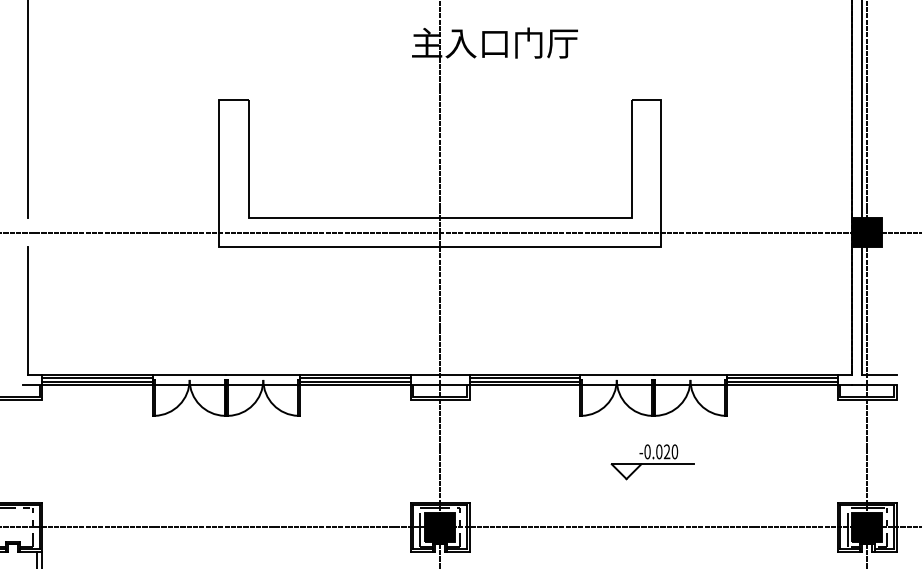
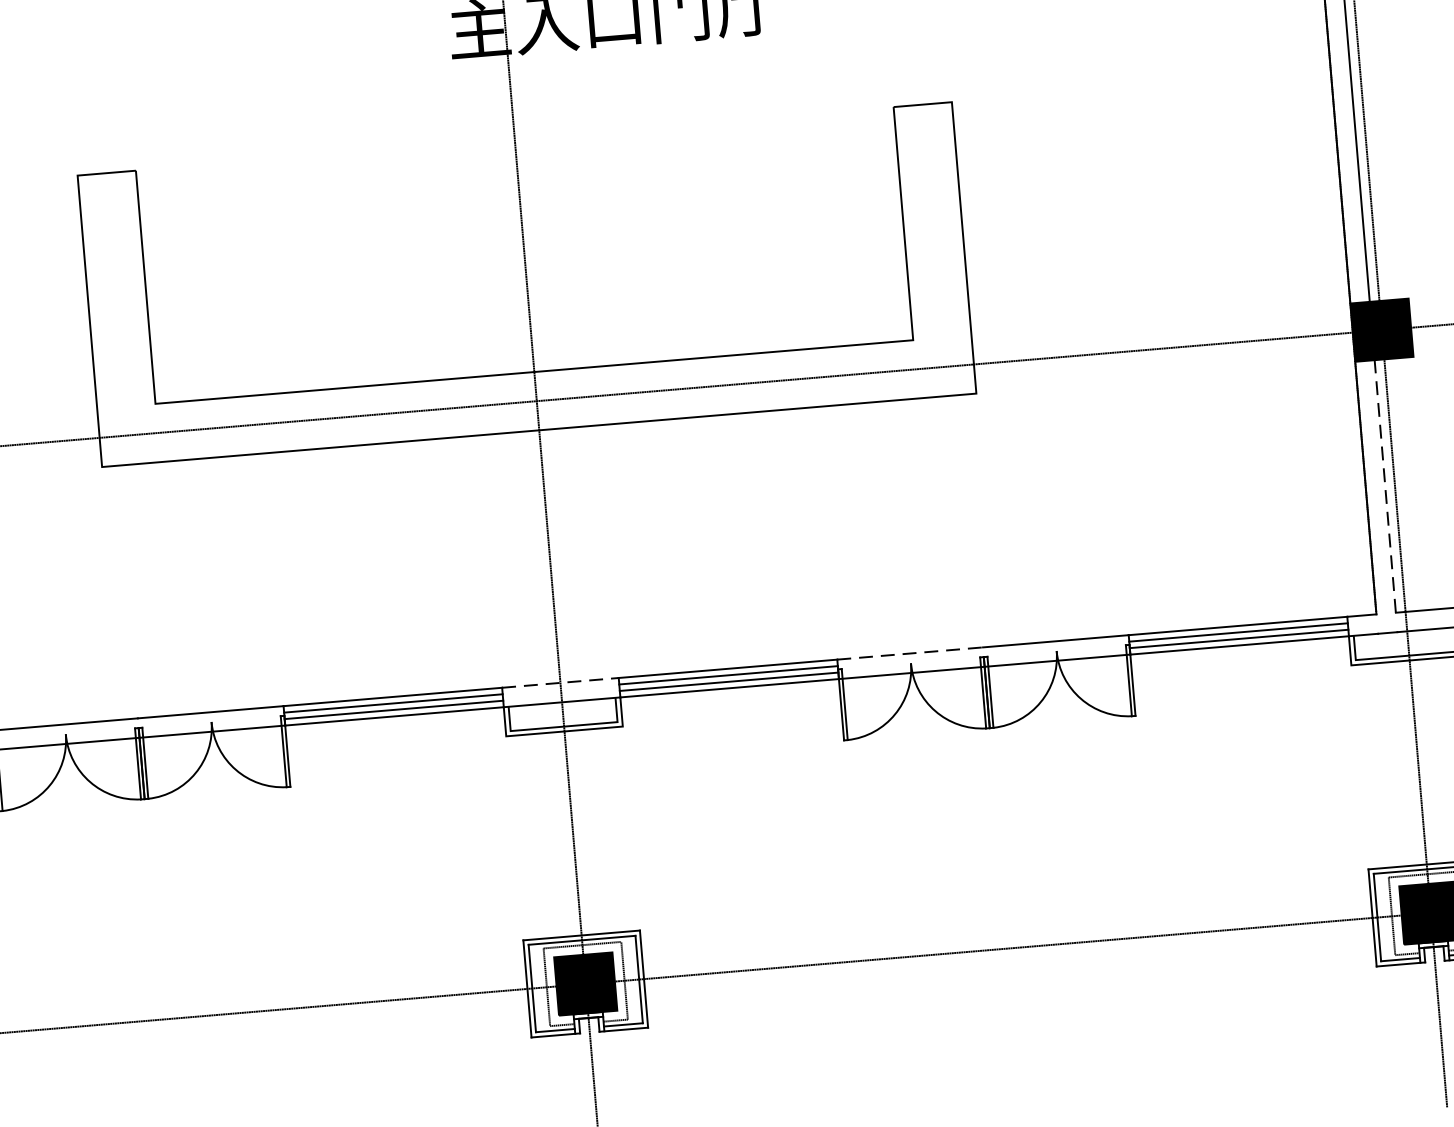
line: (862, 311) -> (1385, 486), solid -> dashed
line: (440, 375) -> (561, 683), solid -> dashed
line: (616, 375) -> (909, 654), solid -> dashed
part: (652, 462) -> (995, 820), removed

